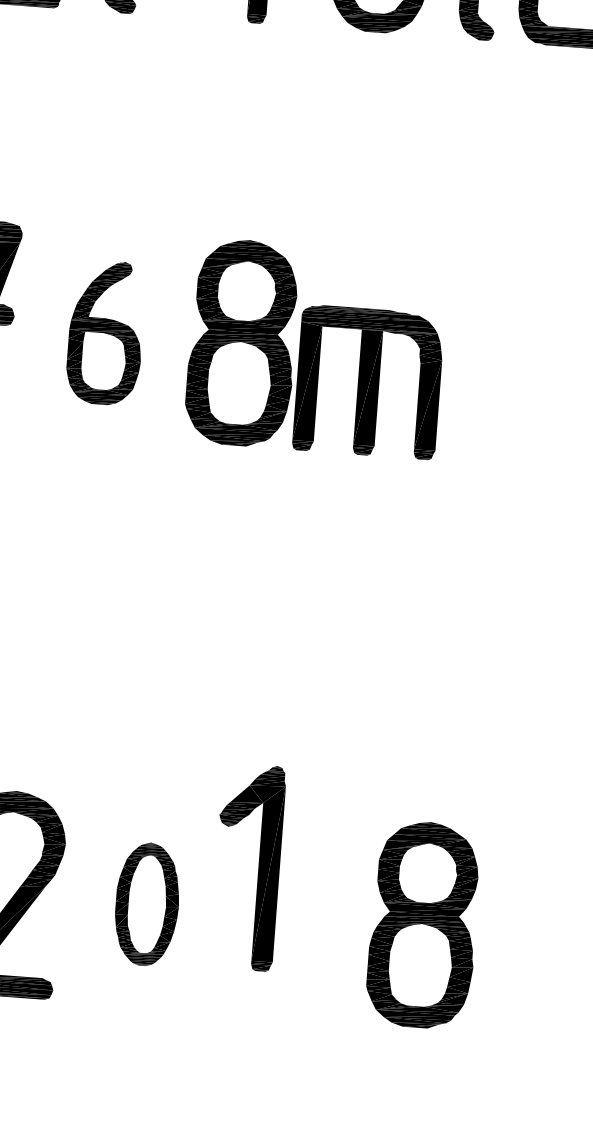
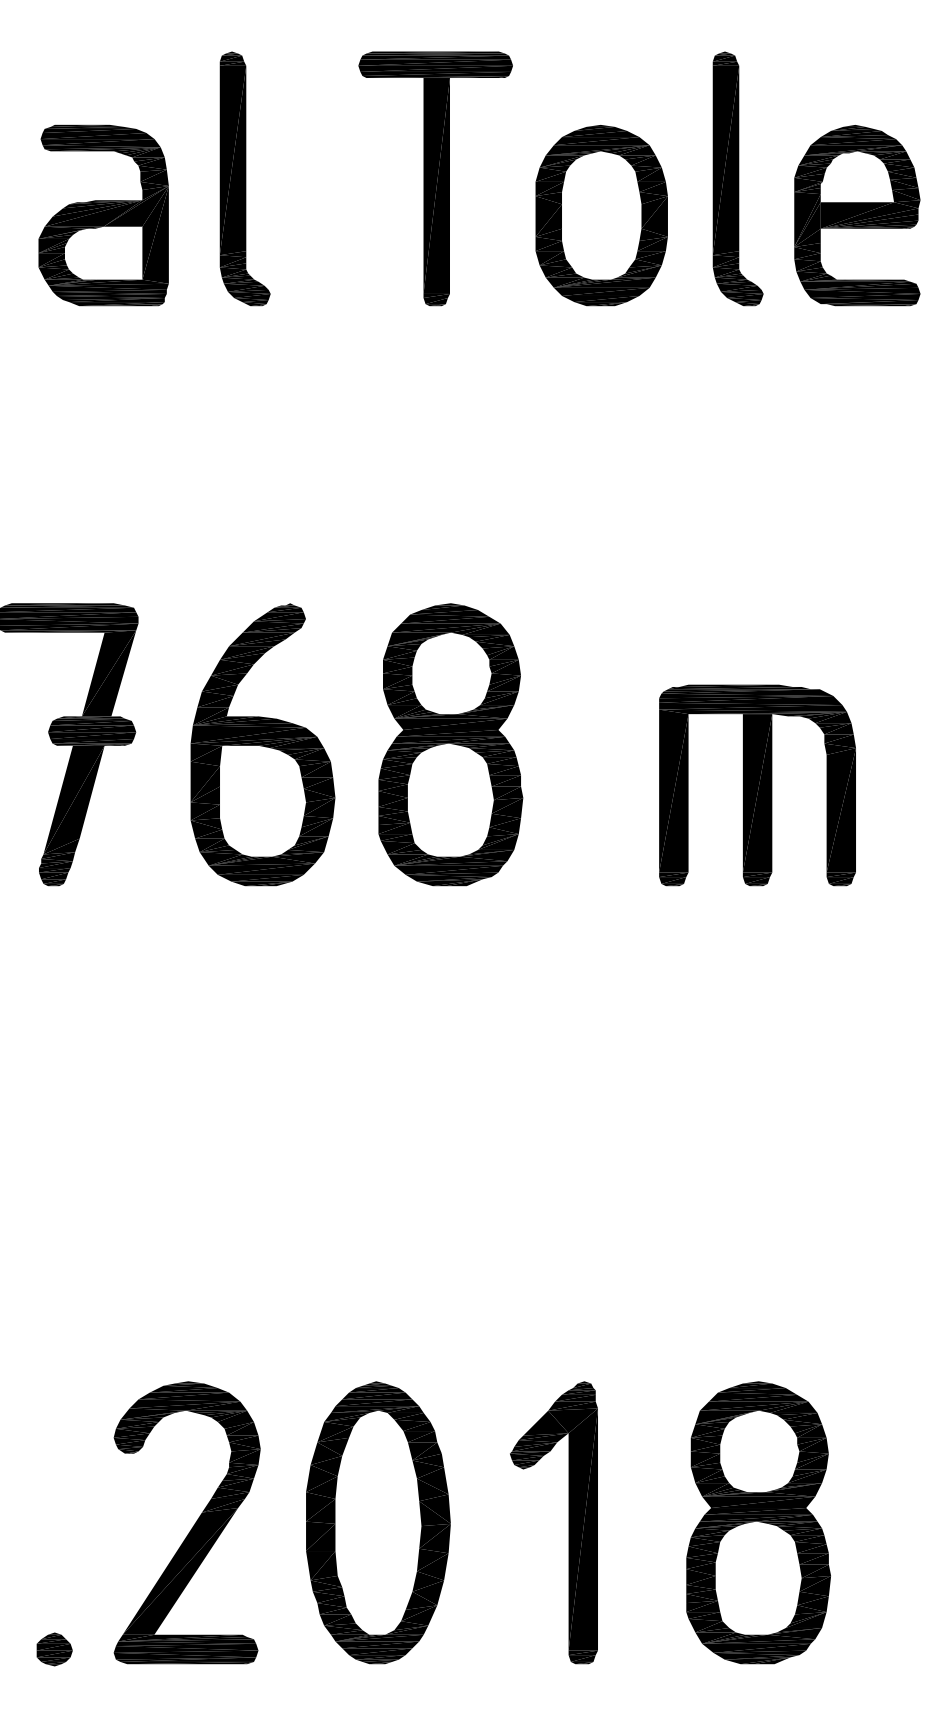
part: (105, 332) -> (262, 744), size x1.43
part: (368, 382) -> (757, 785), moved
part: (258, 867) -> (568, 1522), moved
part: (147, 904) -> (378, 1522), size x1.67

